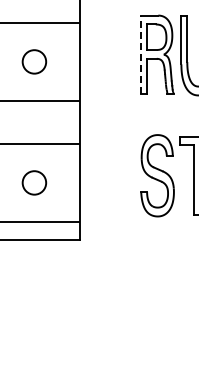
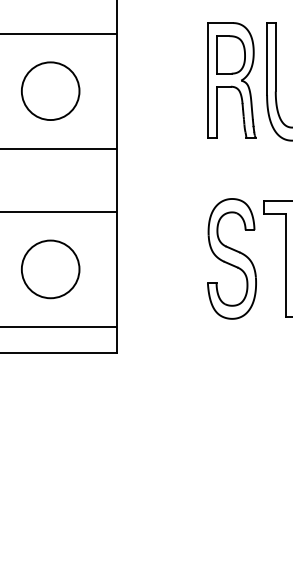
line: (141, 54) -> (208, 80), dashed -> solid
circle: (34, 61) -> (50, 90), size x1.67
circle: (34, 182) -> (50, 268), size x1.67

